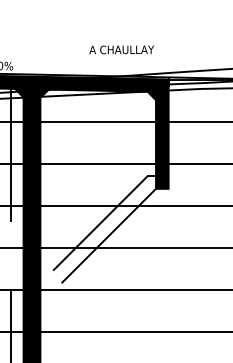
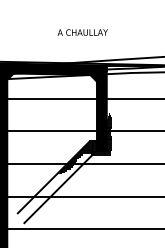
text: (121, 49) -> (82, 32), moved
hatch: (139, 180) -> (84, 144), added

